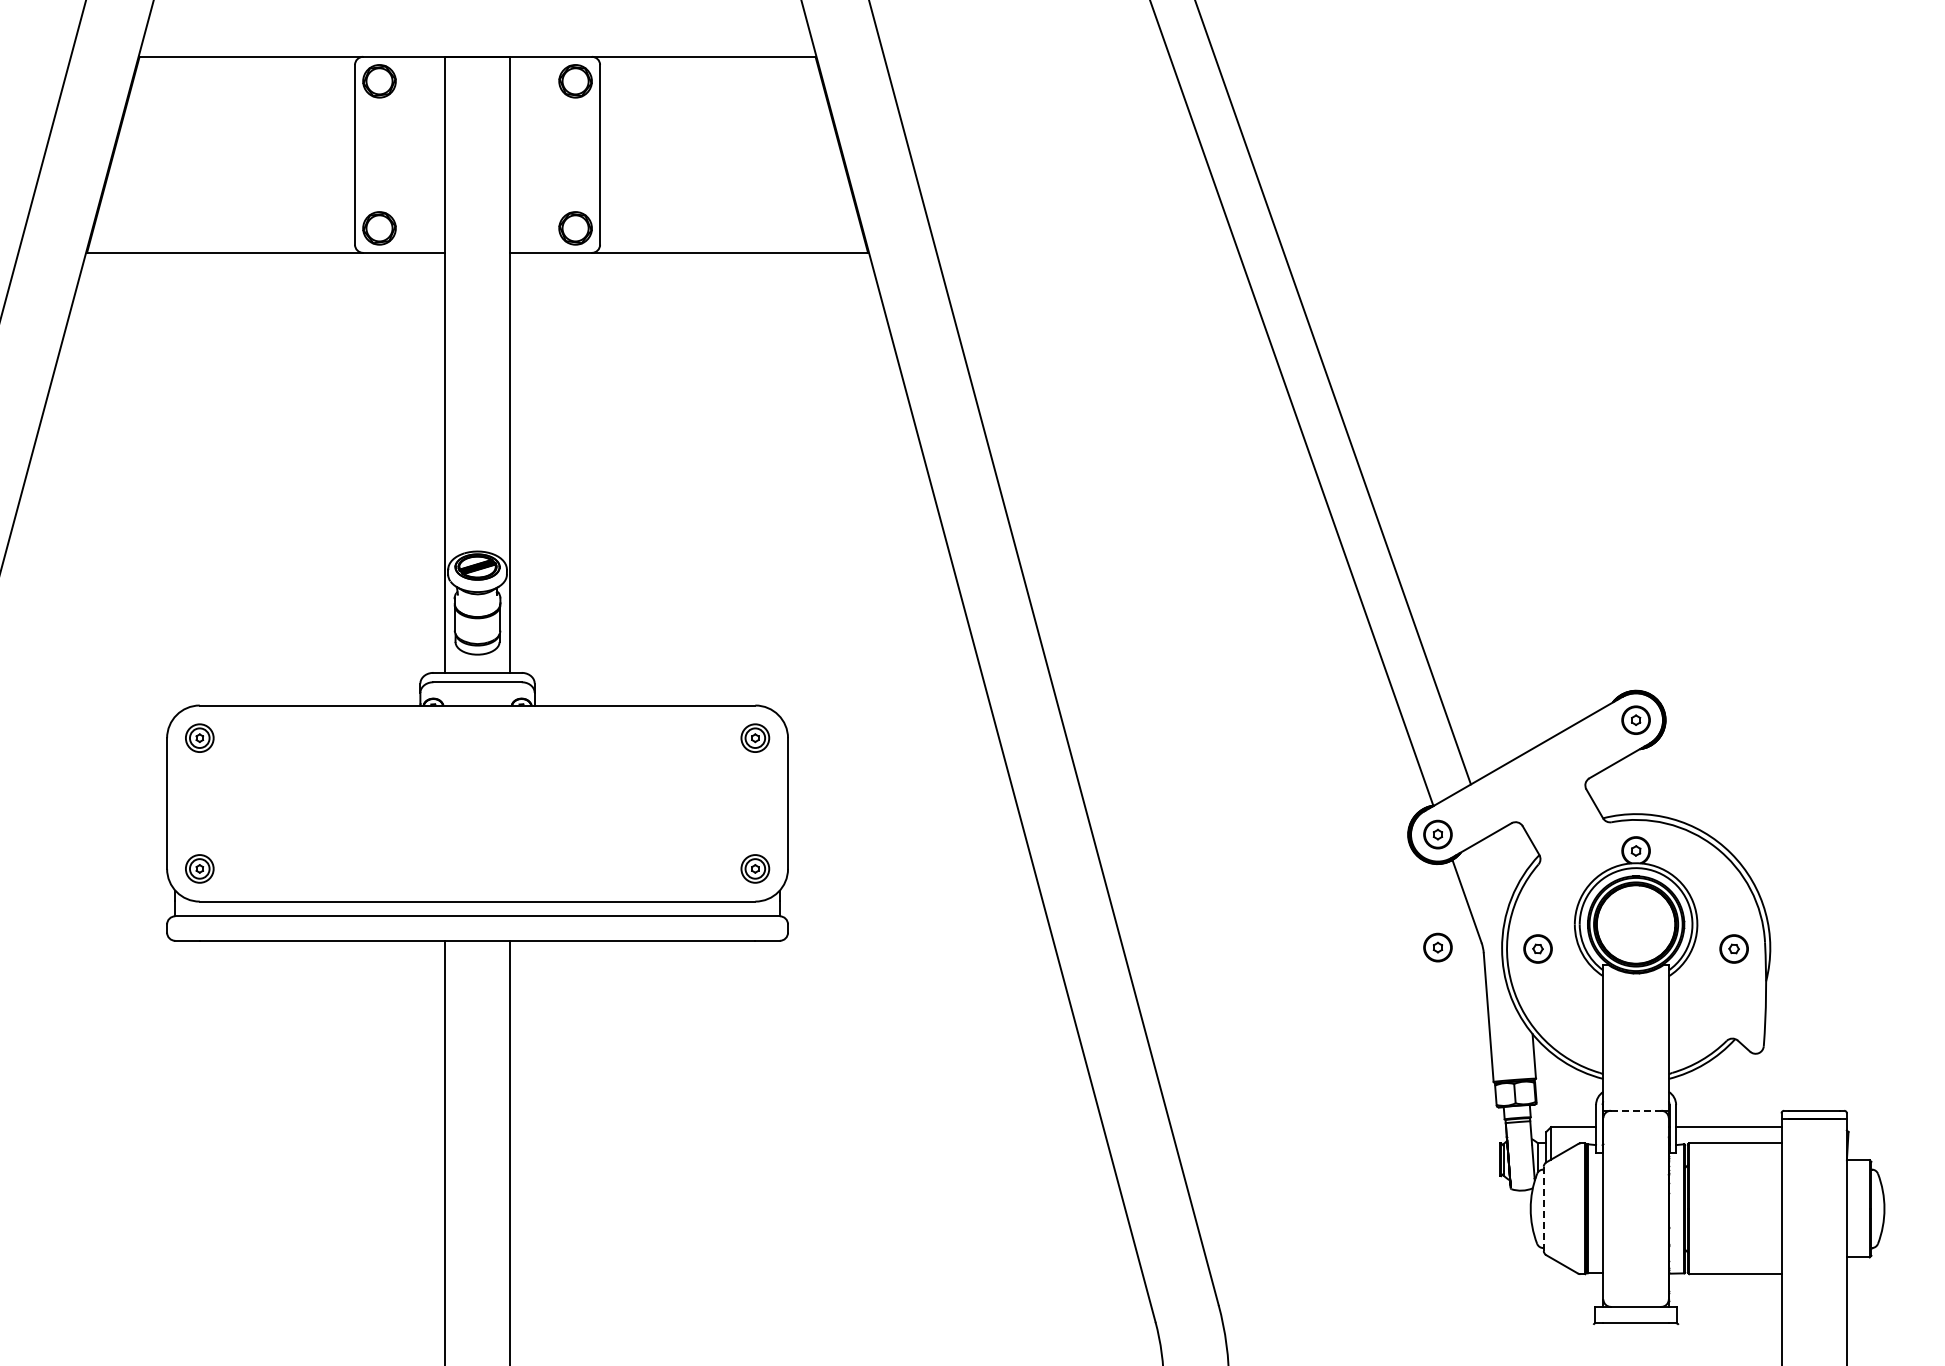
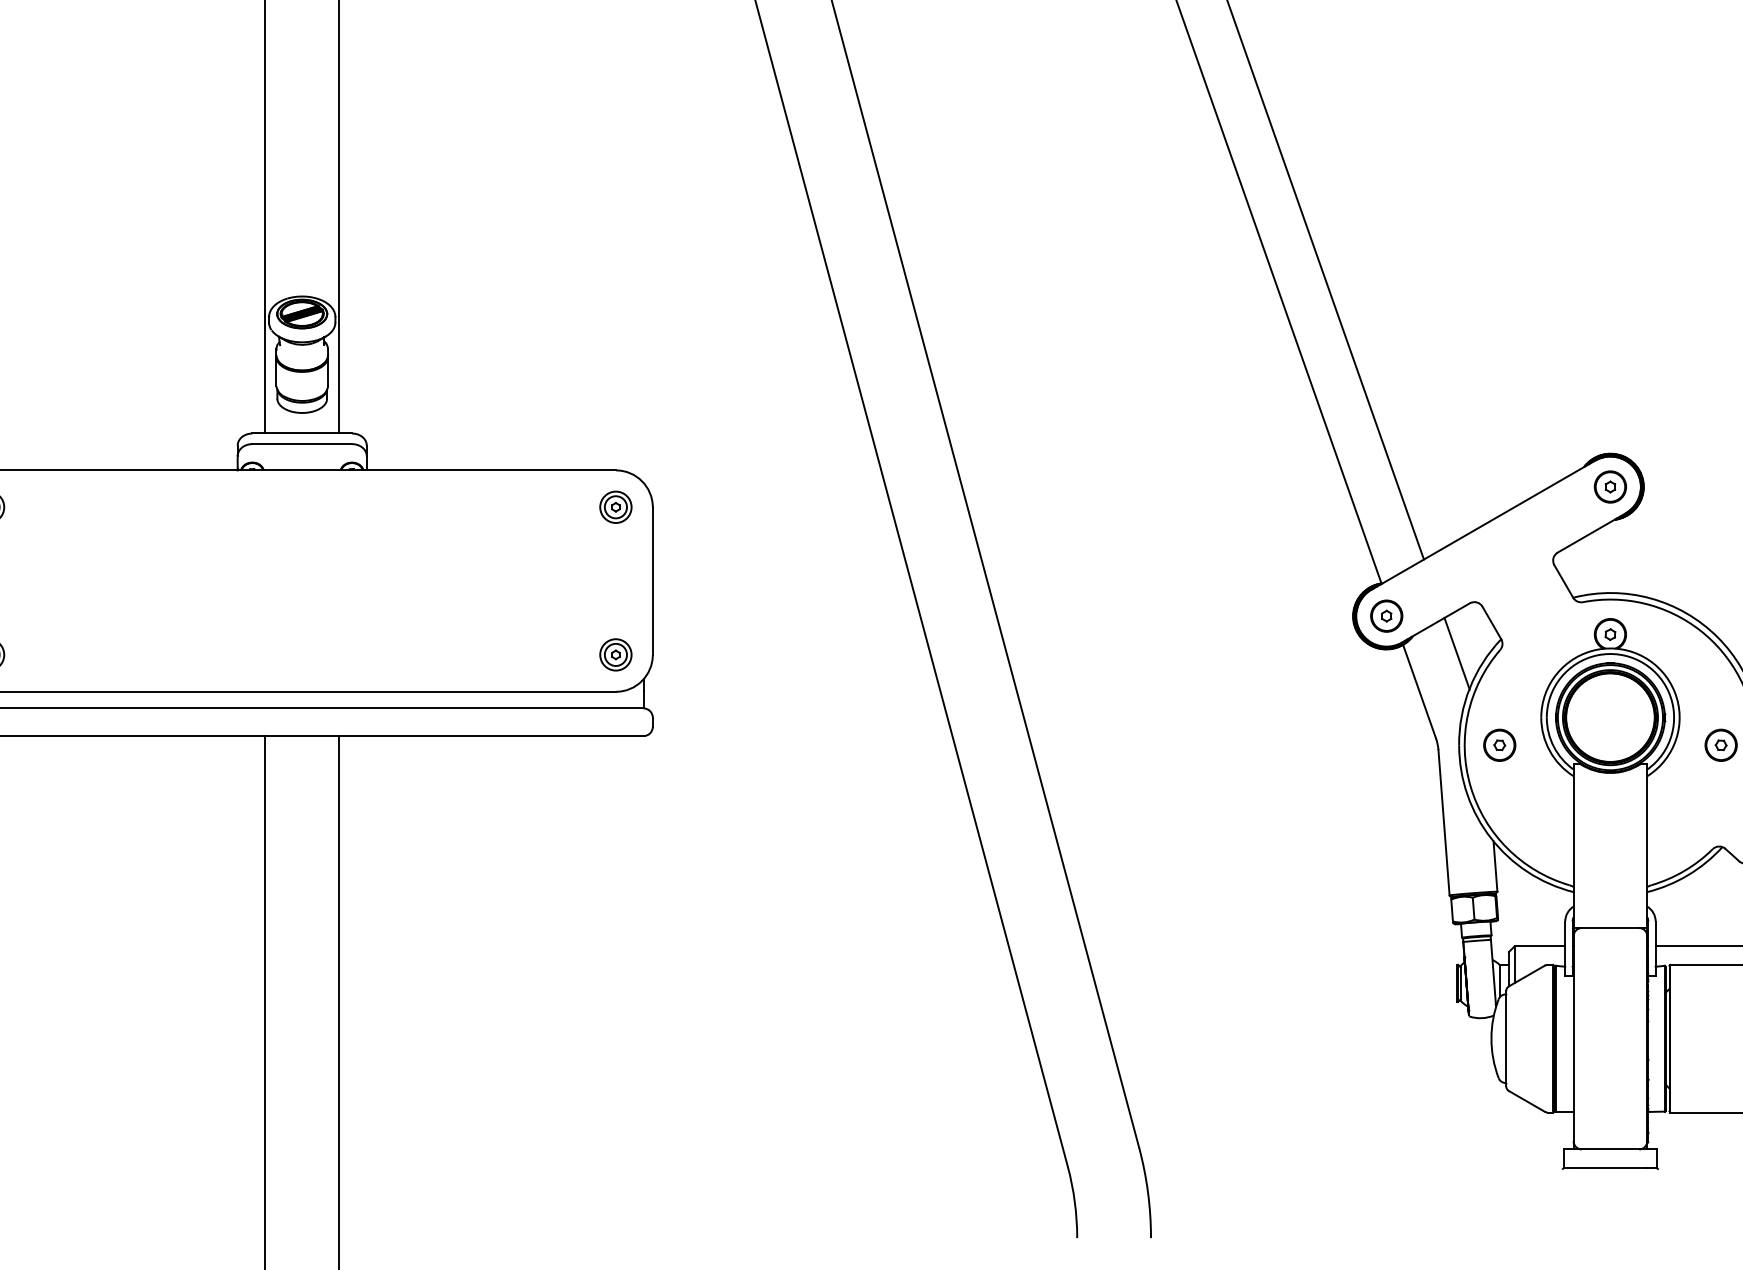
line: (1500, 867) -> (1457, 653), added
part: (1437, 947) -> (1386, 743), removed
line: (1636, 1110) -> (1610, 927), dashed -> solid
line: (1543, 1209) -> (1505, 1039), dashed -> solid

